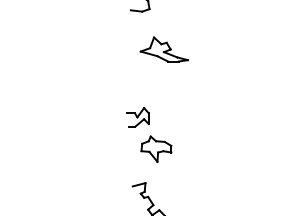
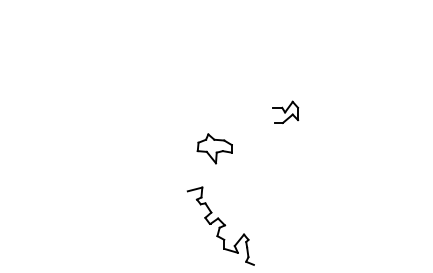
part: (164, 49) -> (223, 34), removed
part: (137, 116) -> (285, 111), moved

